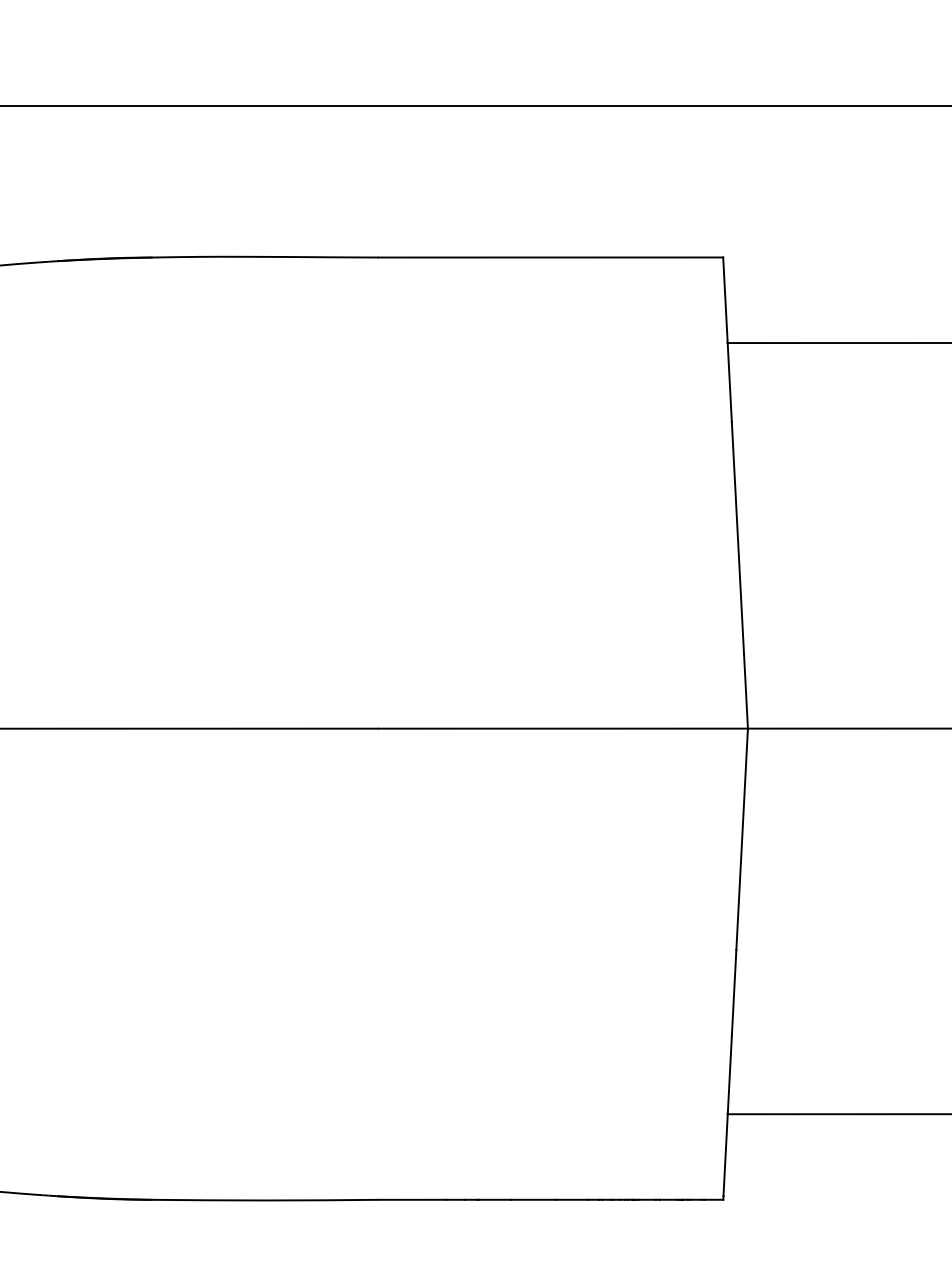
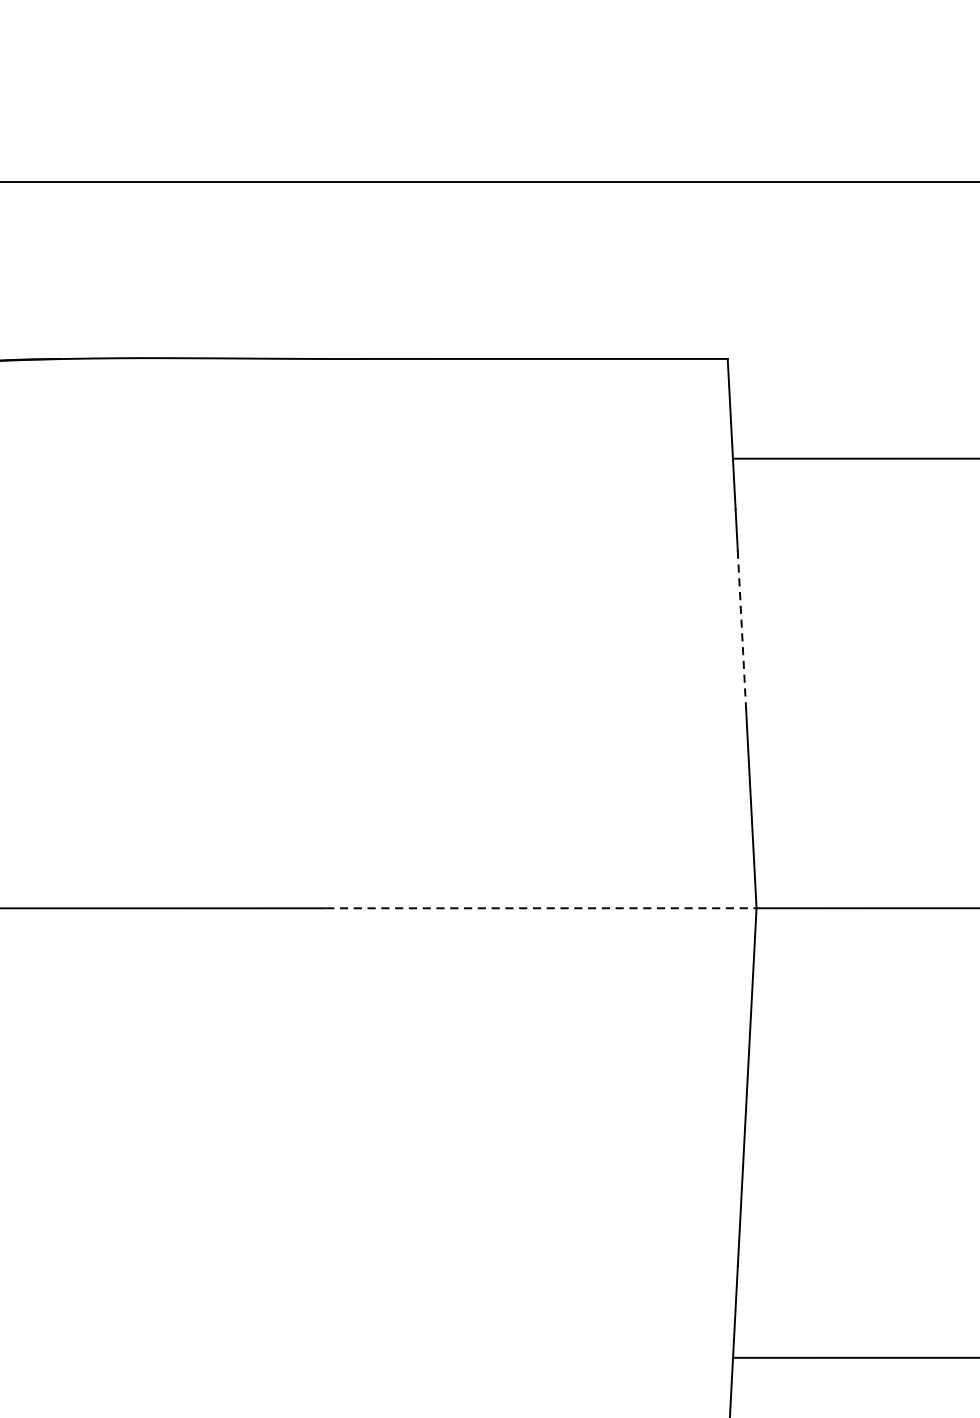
line: (735, 489) -> (742, 629), solid -> dashed
line: (563, 728) -> (541, 908), solid -> dashed

